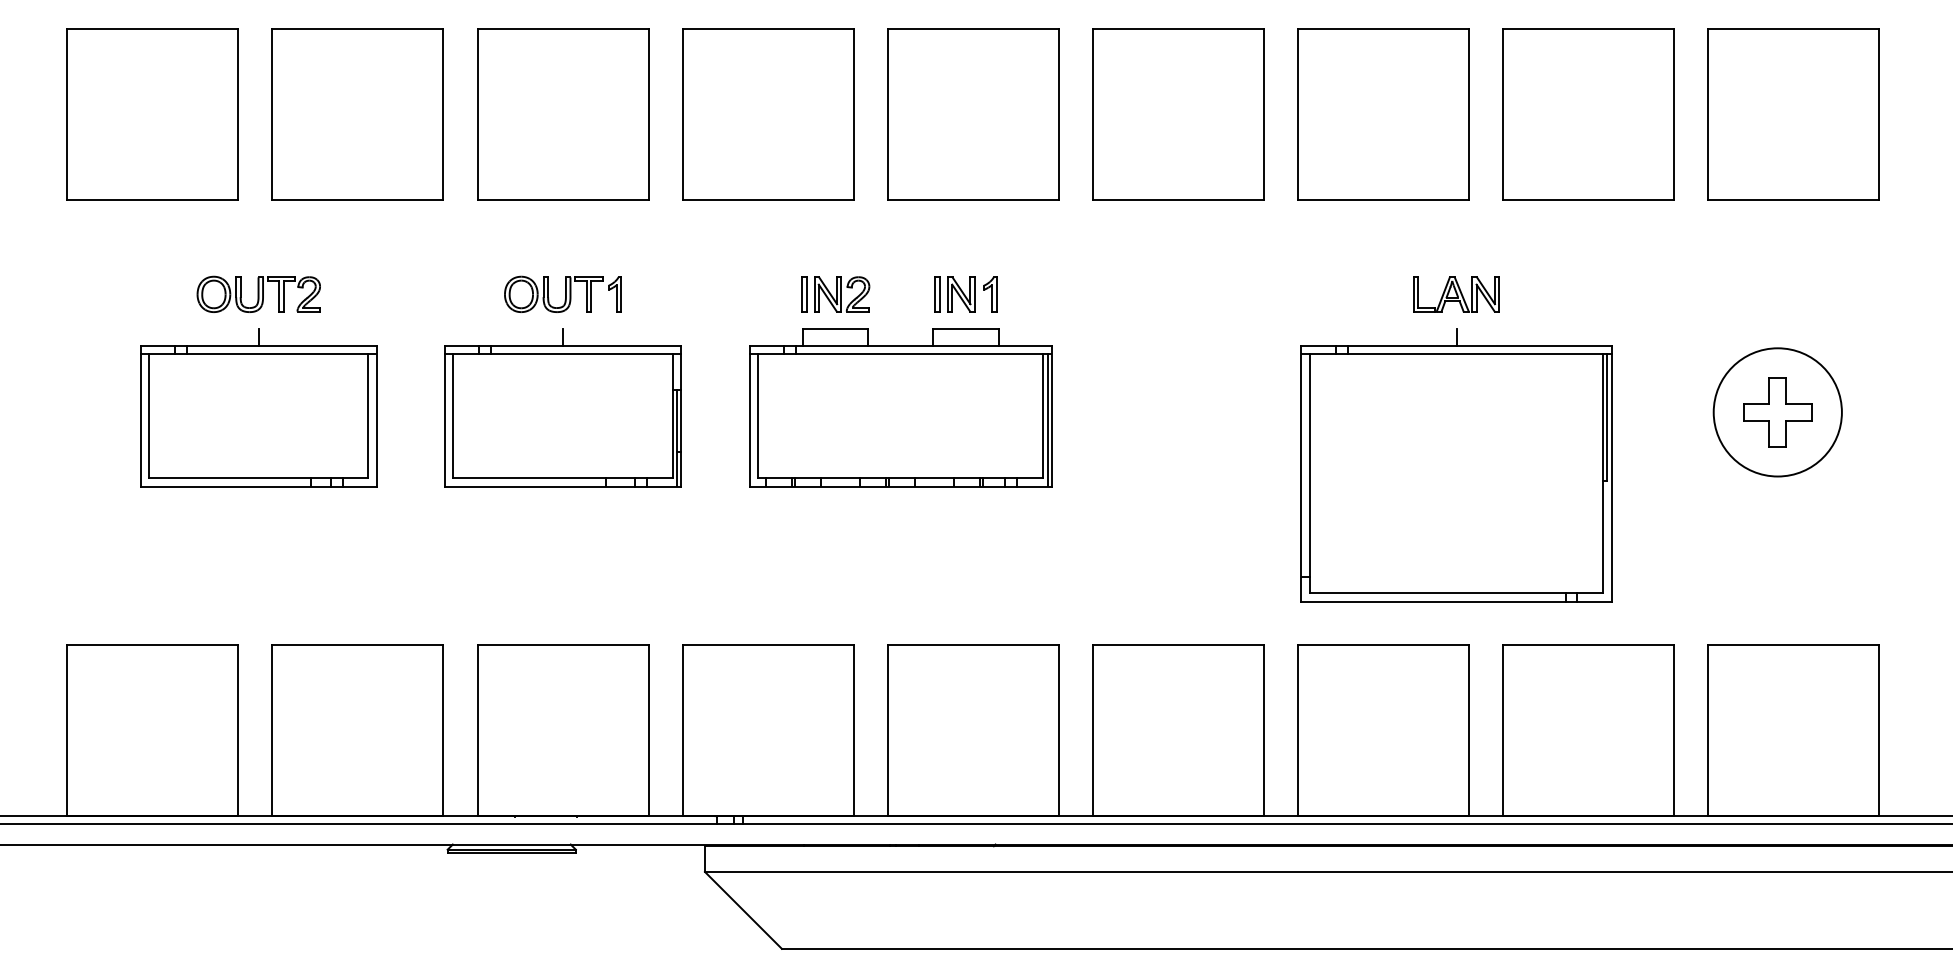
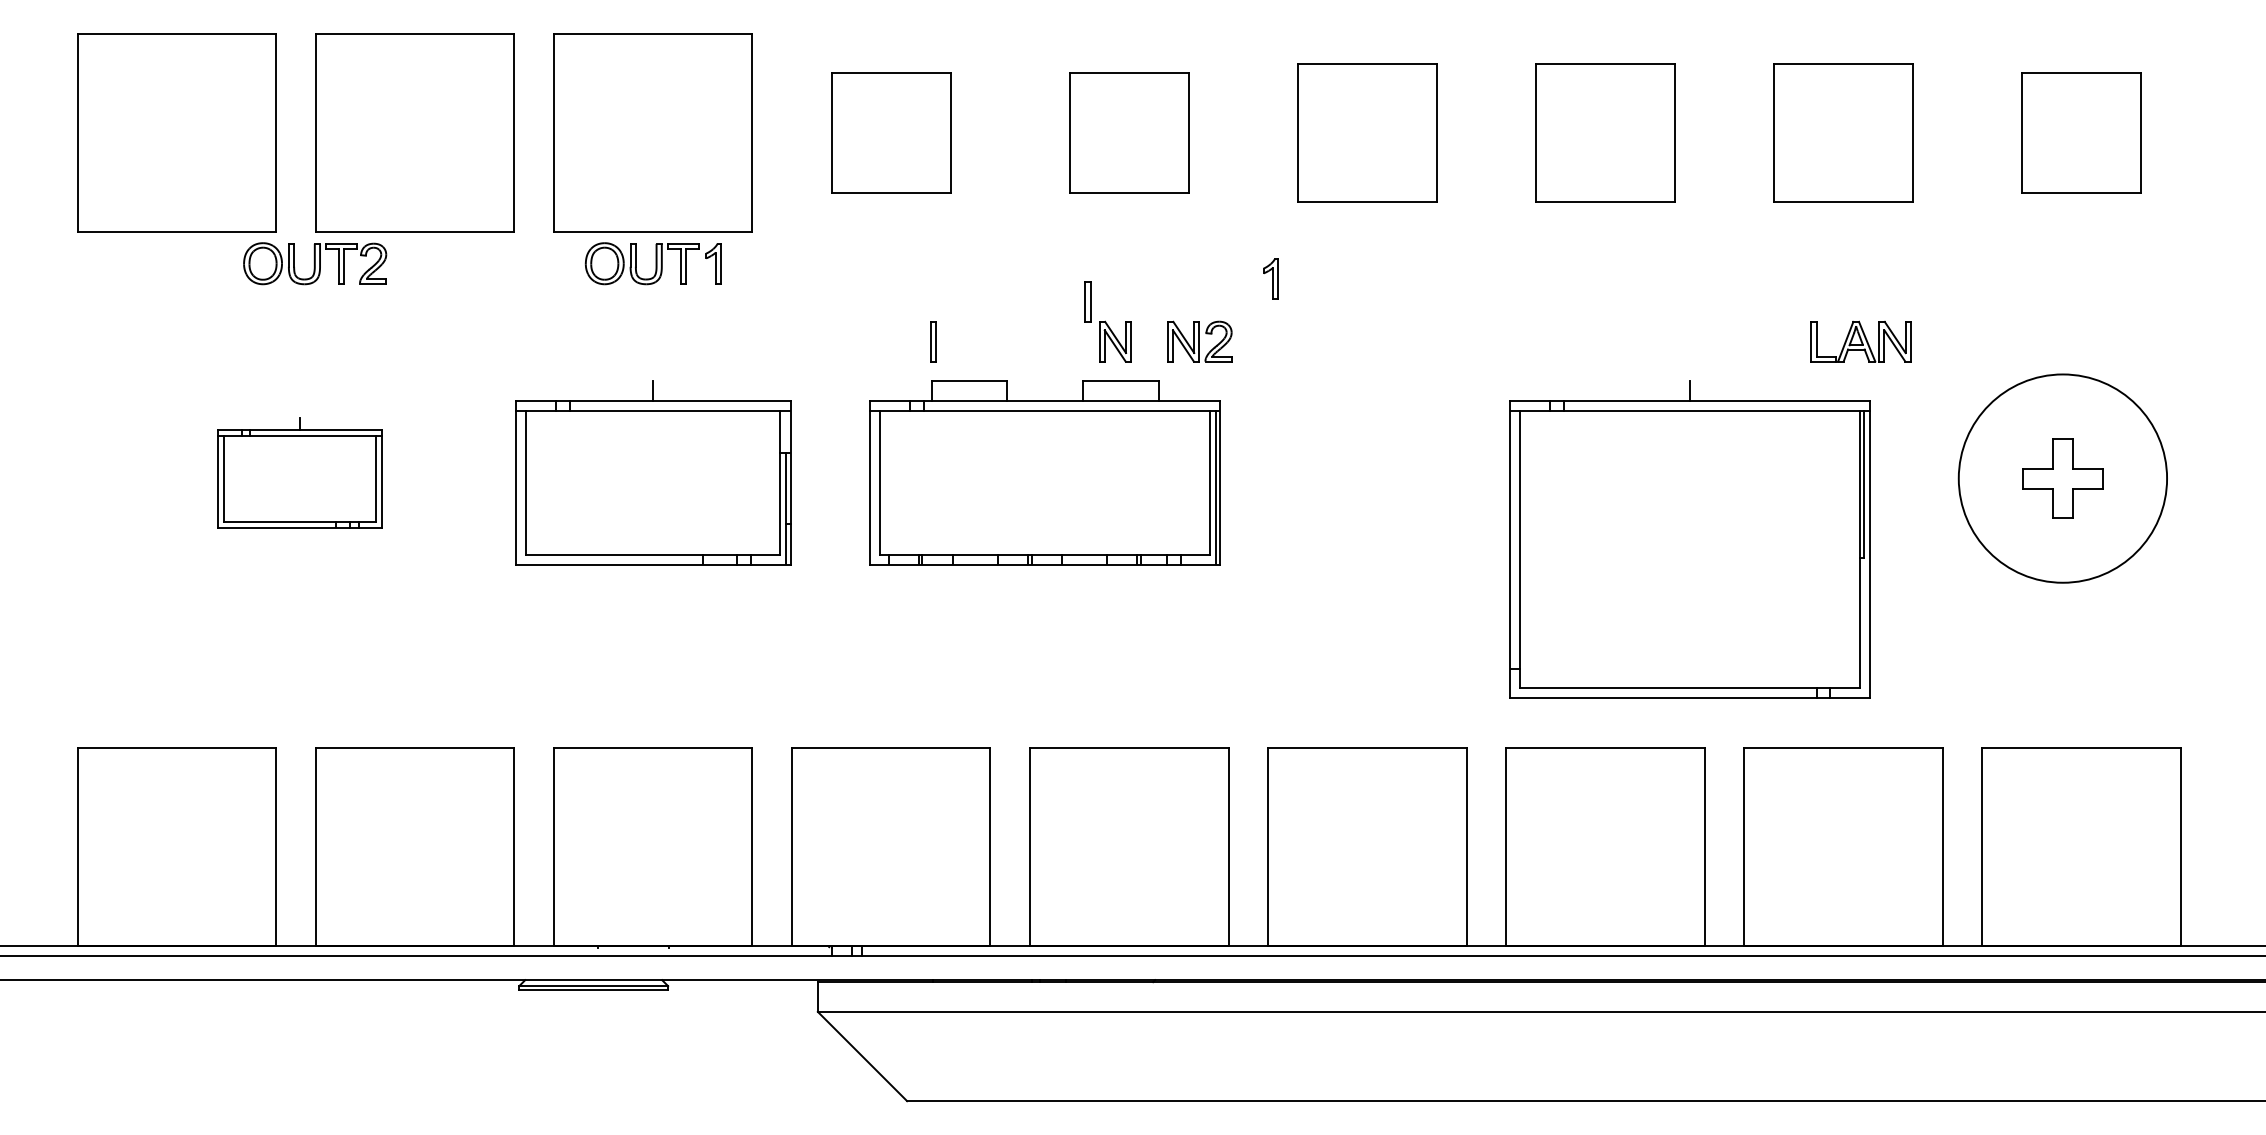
part: (767, 114) -> (890, 132), size x0.6
part: (973, 114) -> (1129, 132), size x0.6
part: (1178, 114) -> (1367, 132), size x0.7
part: (1383, 114) -> (1605, 132), size x0.7
part: (1588, 114) -> (1843, 132), size x0.7
part: (1793, 114) -> (2081, 132), size x0.6
part: (259, 294) -> (315, 263), moved
part: (562, 294) -> (652, 263), moved
part: (841, 294) -> (1199, 341), moved
part: (937, 294) -> (1087, 301), moved
part: (989, 294) -> (1270, 278), moved
part: (1456, 294) -> (1860, 341), moved
part: (258, 407) -> (299, 472), size x0.6
circle: (1777, 412) -> (2062, 478), size x1.4

